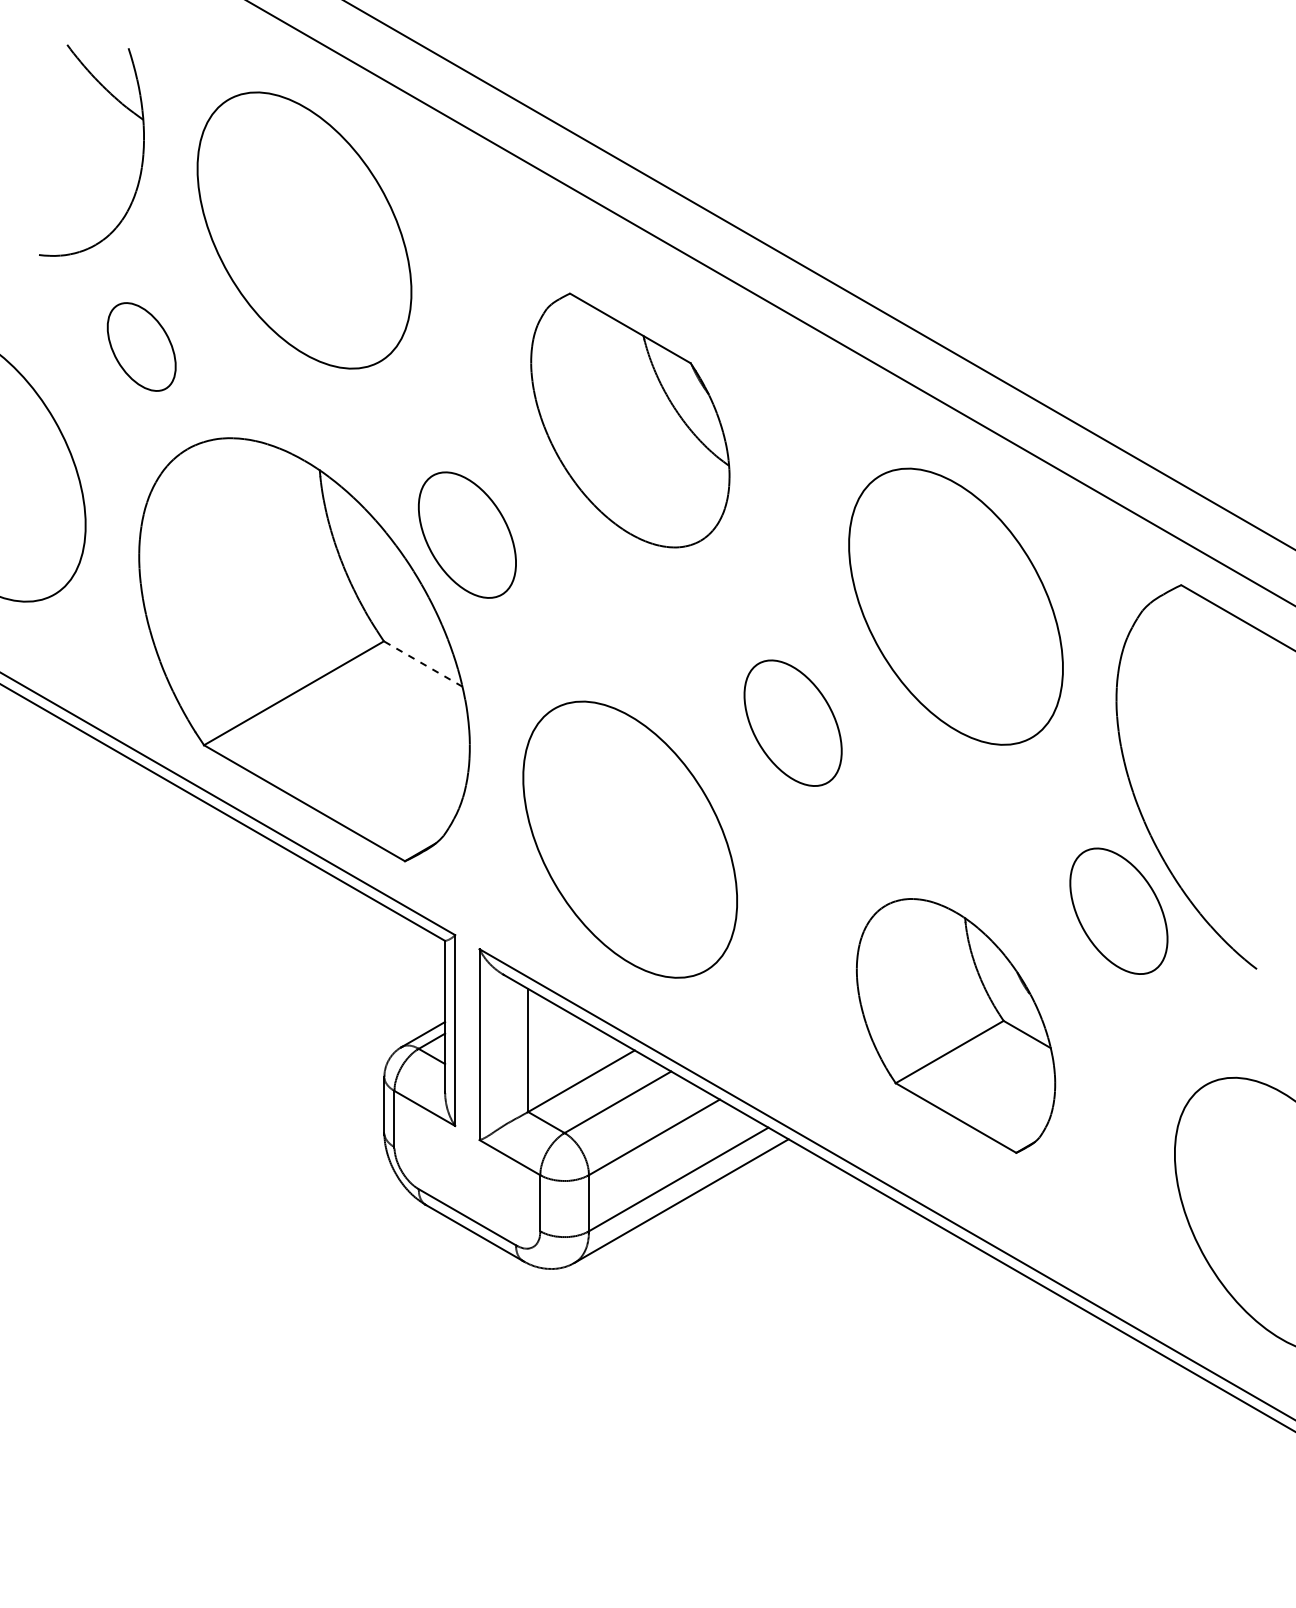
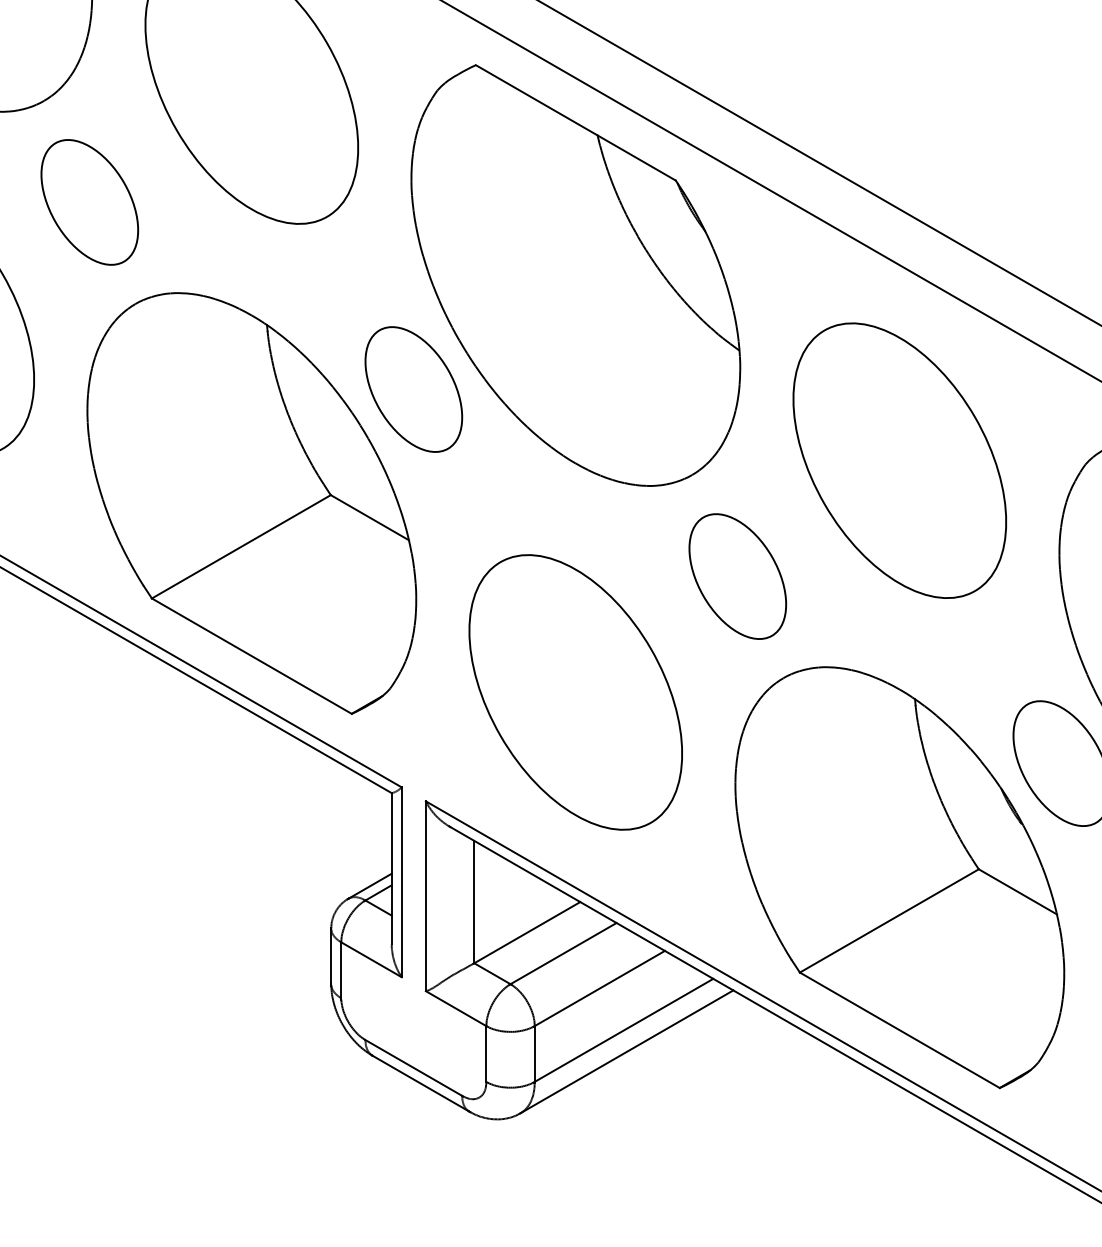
part: (141, 346) -> (89, 201), size x1.43
part: (630, 420) -> (576, 275), size x1.67
line: (422, 663) -> (369, 517), dashed -> solid
part: (955, 1025) -> (899, 877), size x1.67

